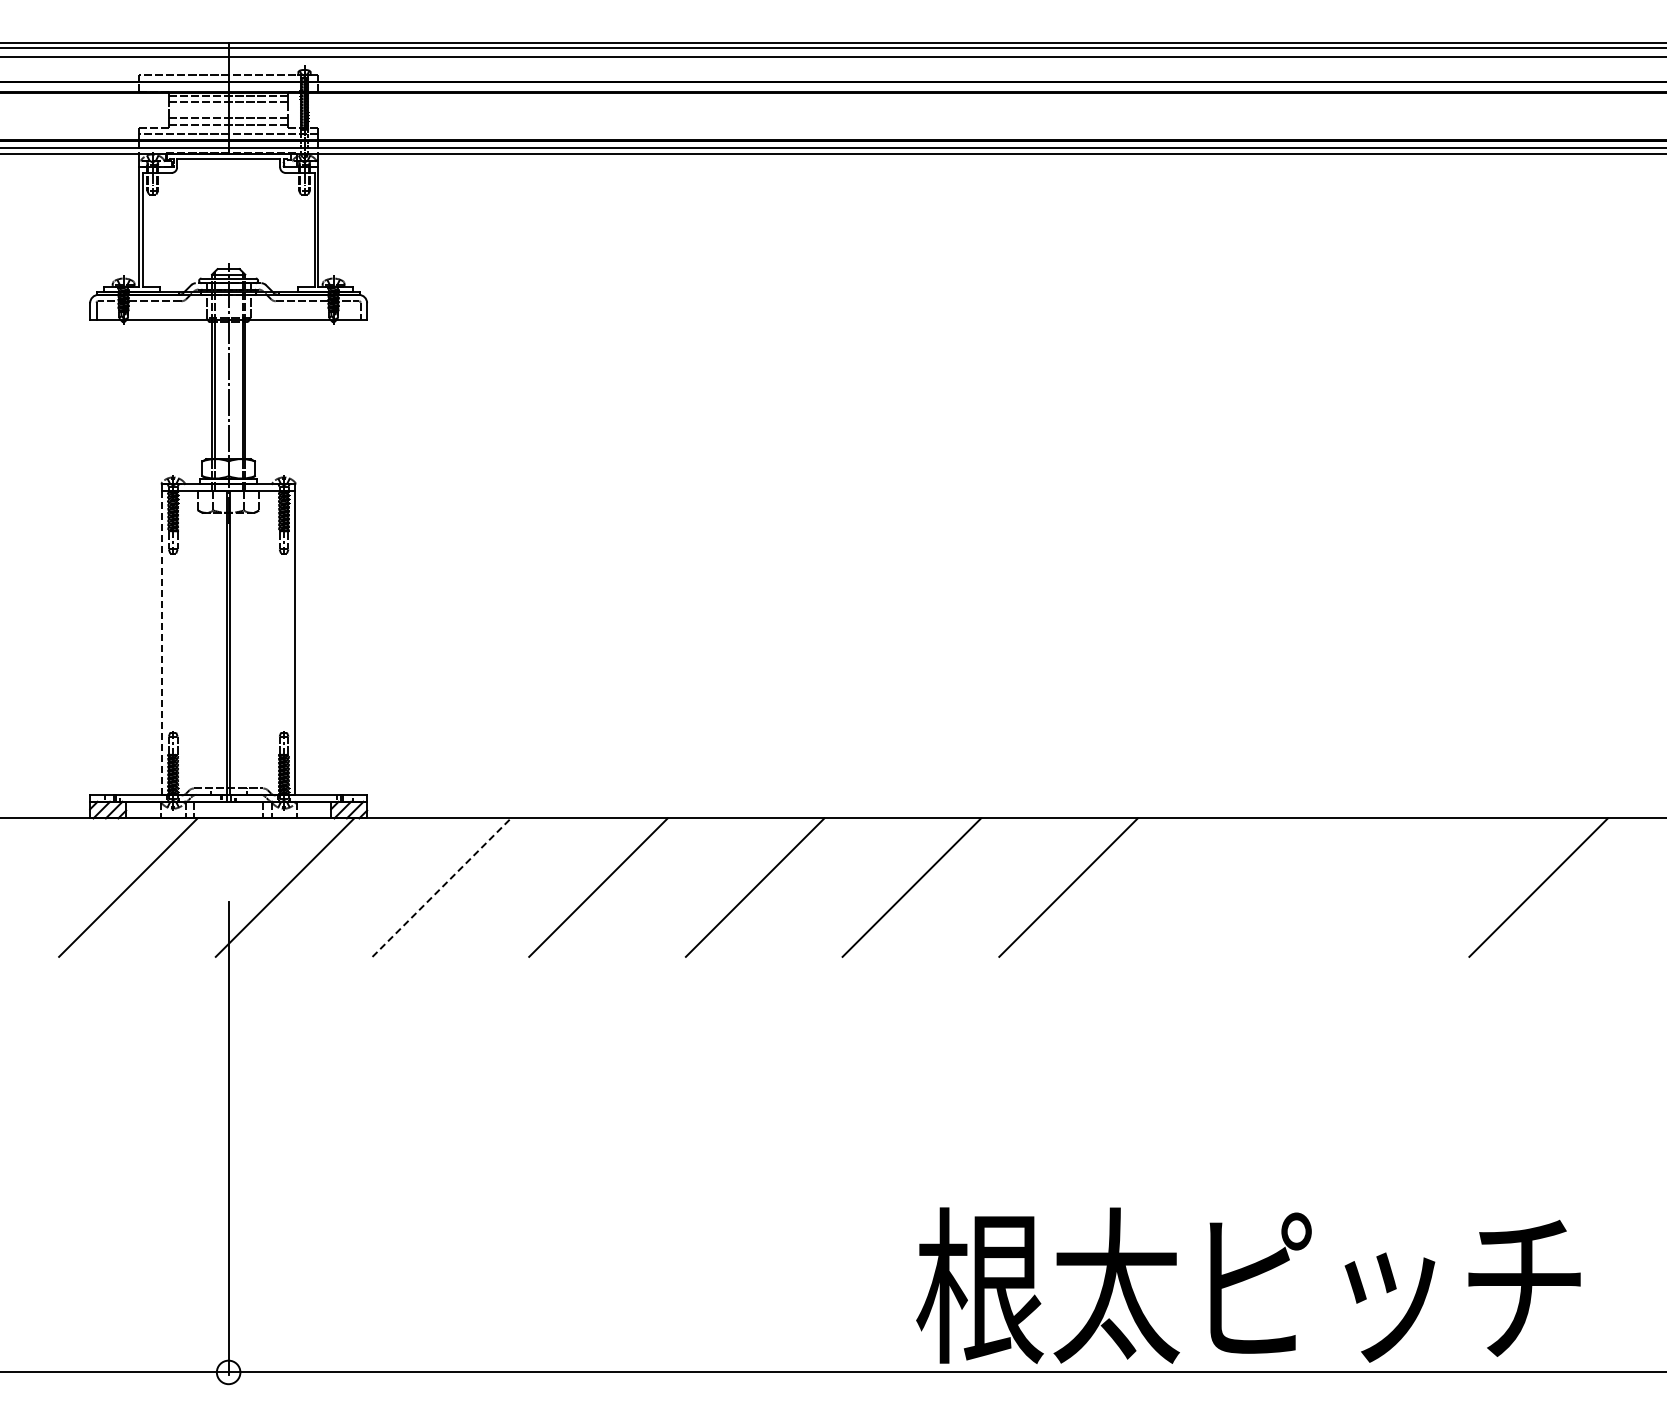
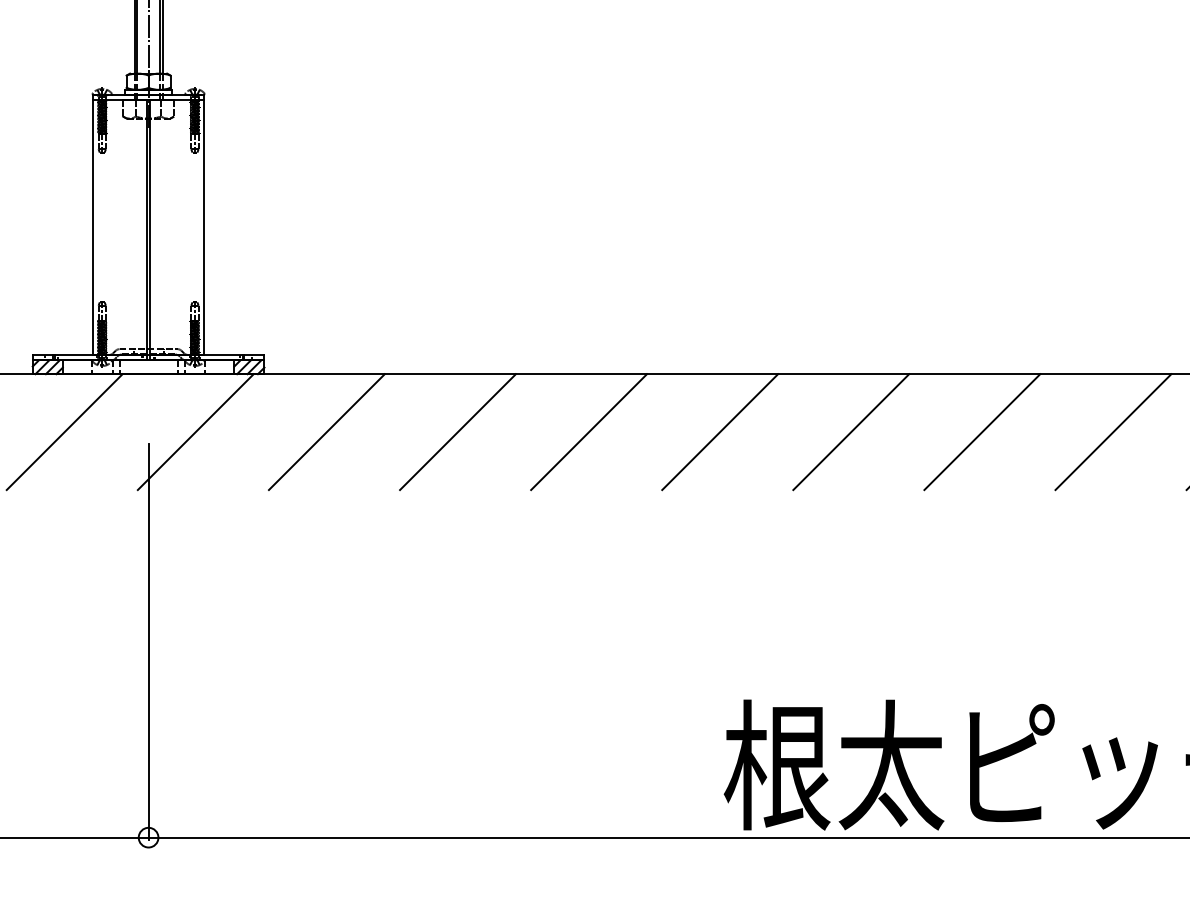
line: (162, 643) -> (93, 227), dashed -> solid
line: (441, 887) -> (326, 431), dashed -> solid
line: (1224, 887) -> (981, 431), added
line: (1381, 887) -> (1113, 431), added

